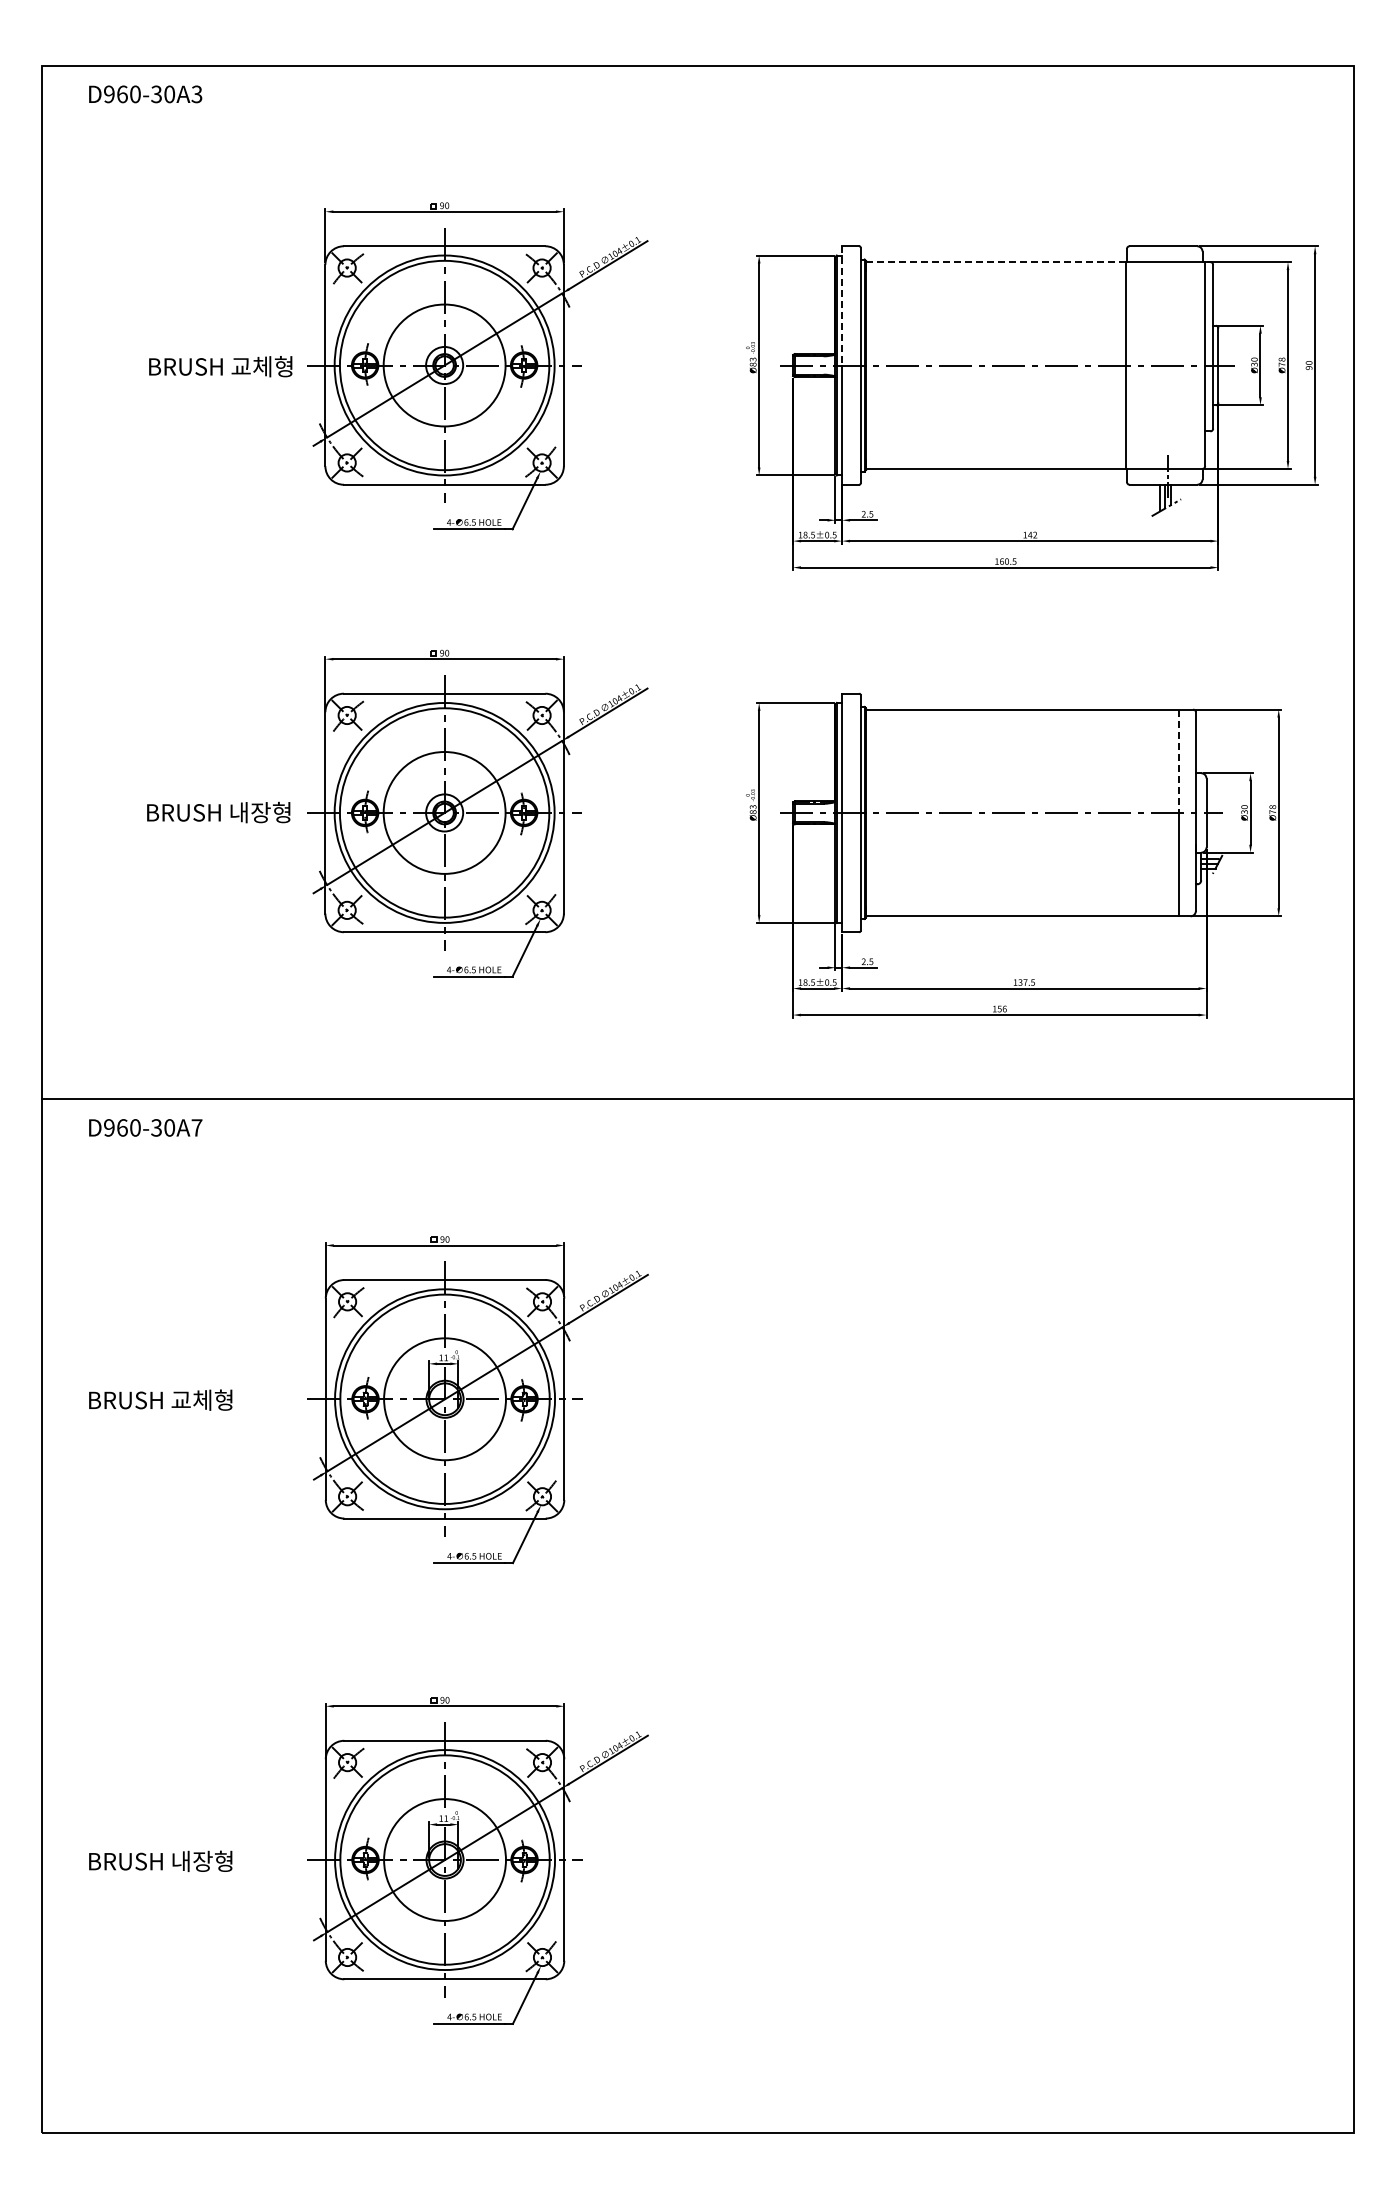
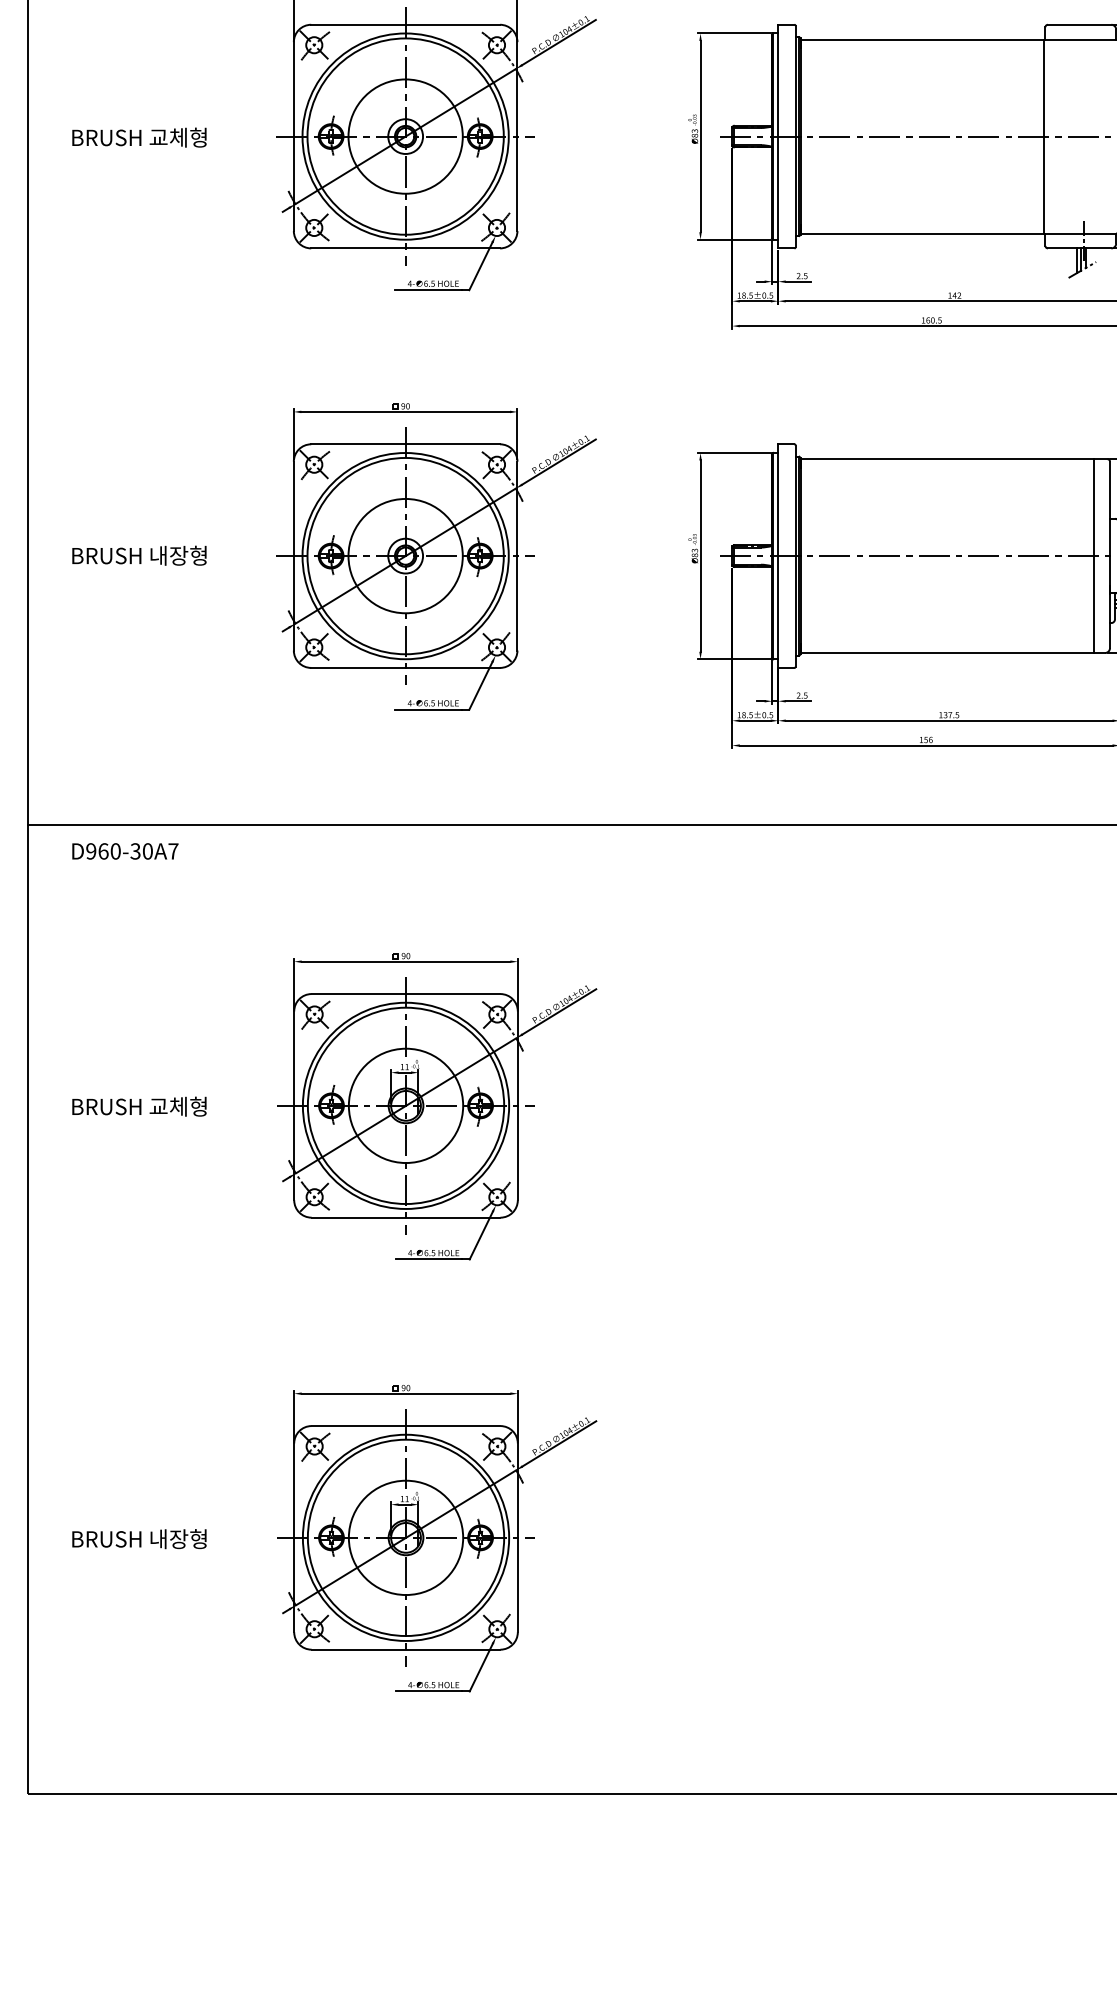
line: (995, 262) -> (922, 40), dashed -> solid
line: (842, 305) -> (778, 80), dashed -> solid
text: (220, 366) -> (139, 137), moved
line: (1178, 761) -> (1093, 507), dashed -> solid
text: (218, 812) -> (139, 555), moved

